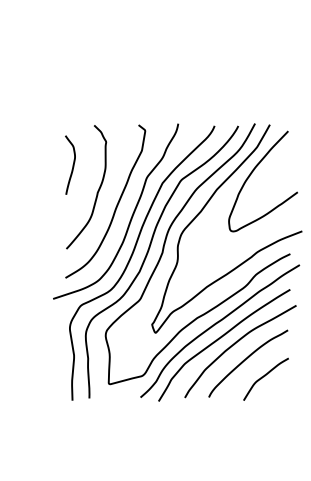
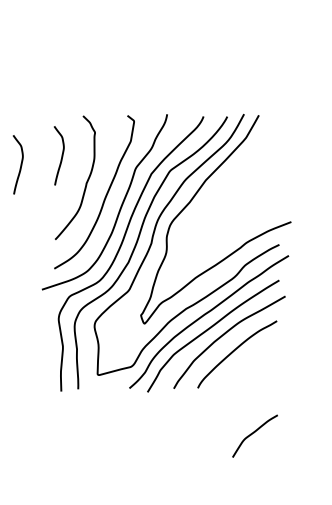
curve: (31, 173) -> (20, 164), added
curve: (251, 174) -> (240, 165), removed
curve: (265, 376) -> (254, 433), moved

